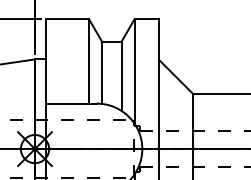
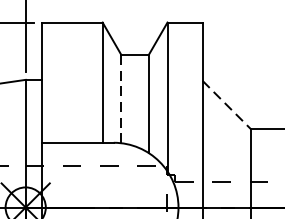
line: (102, 72) -> (121, 98), solid -> dashed
line: (176, 77) -> (227, 105), solid -> dashed

